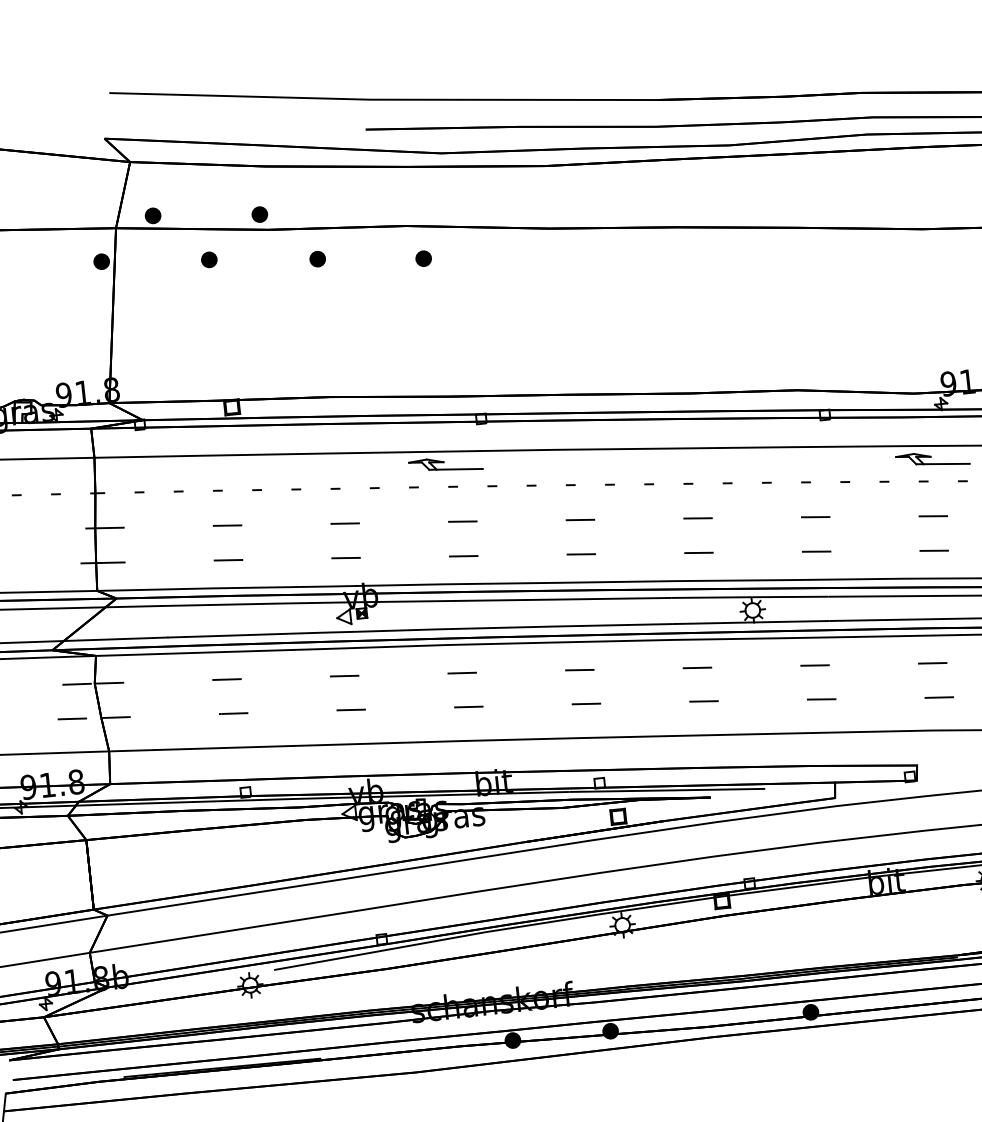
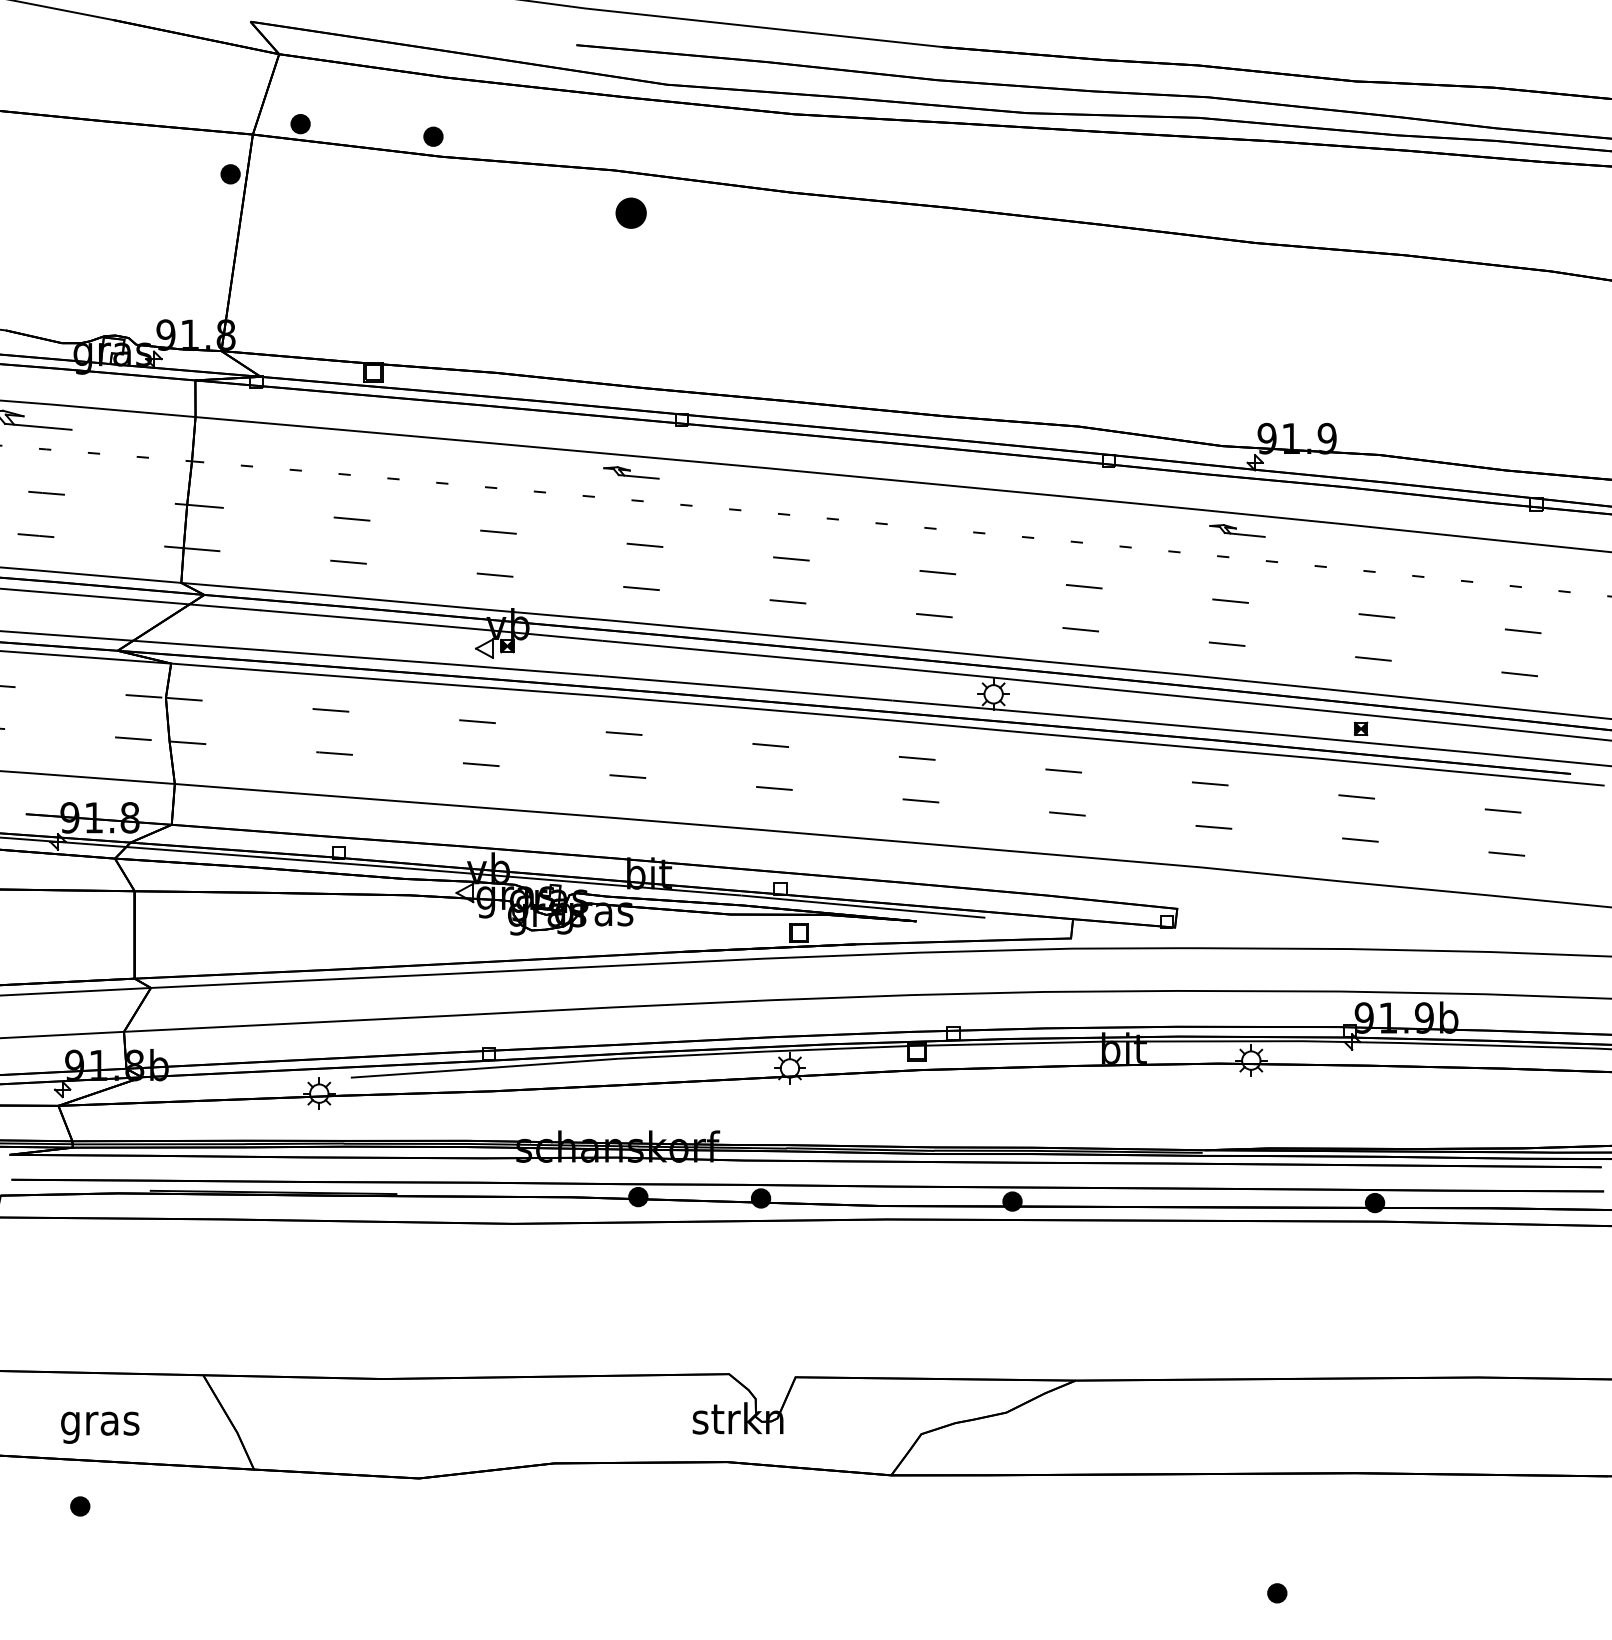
part: (317, 258) -> (499, 199), removed
part: (423, 258) -> (631, 213), size x1.6
part: (209, 260) -> (364, 186), removed
part: (932, 459) -> (1237, 530), size x0.6
part: (445, 464) -> (631, 472), size x0.6

